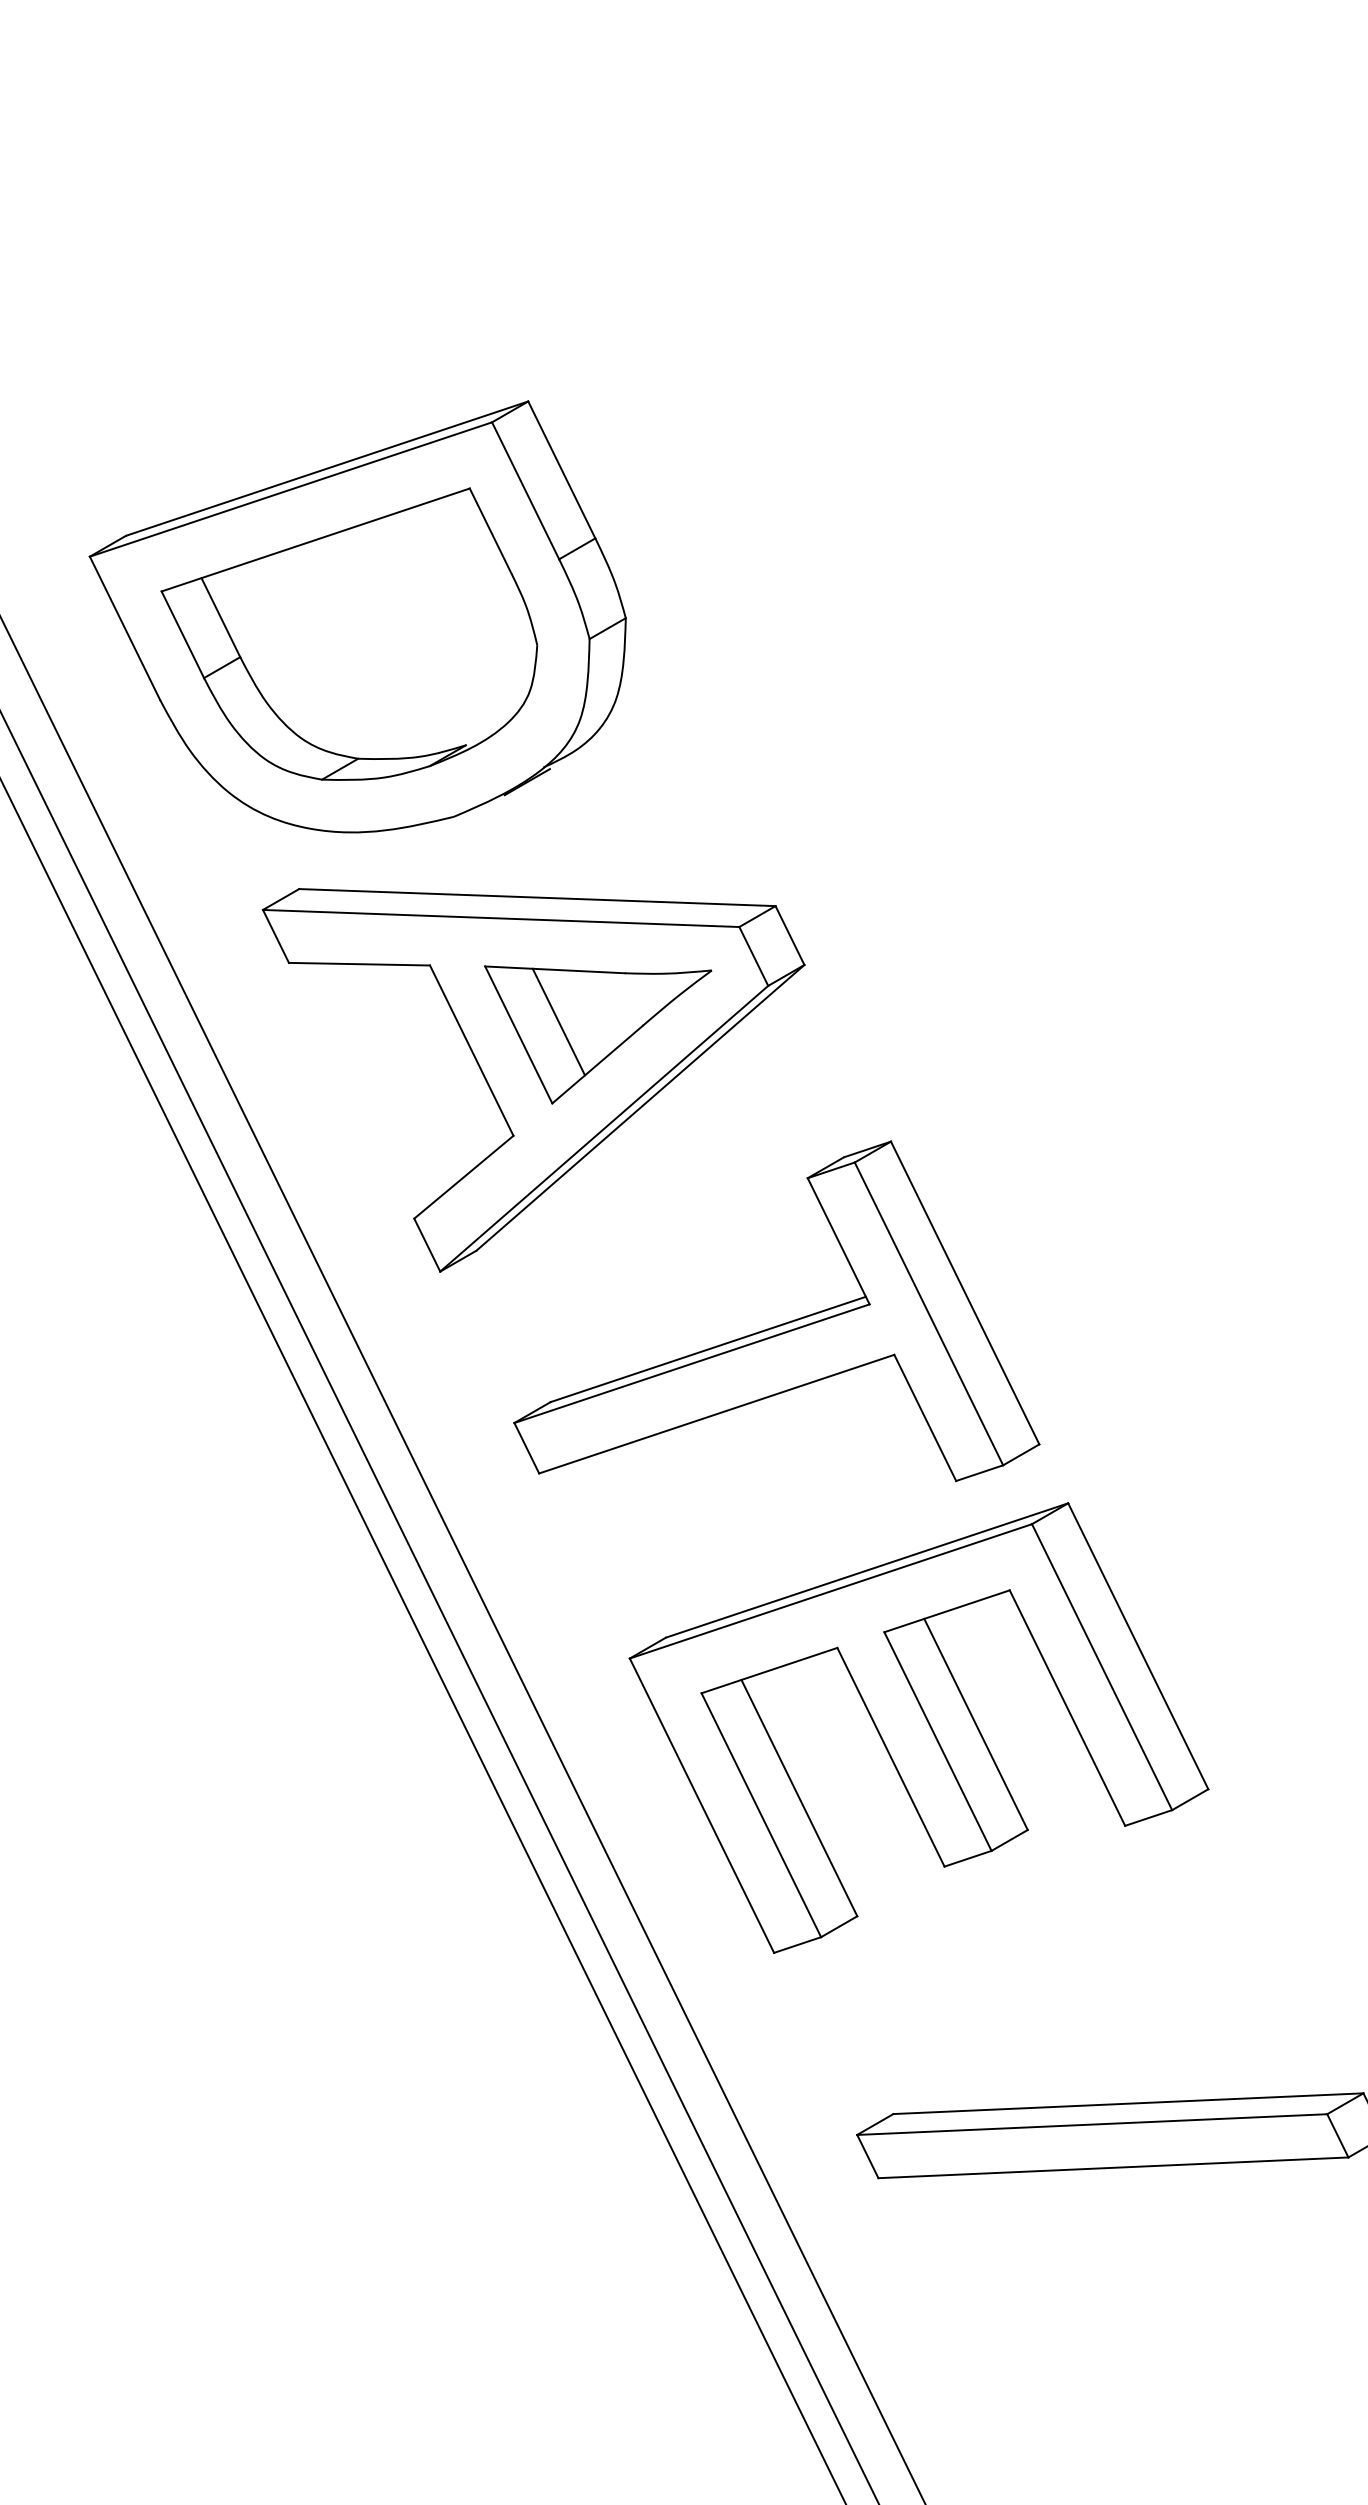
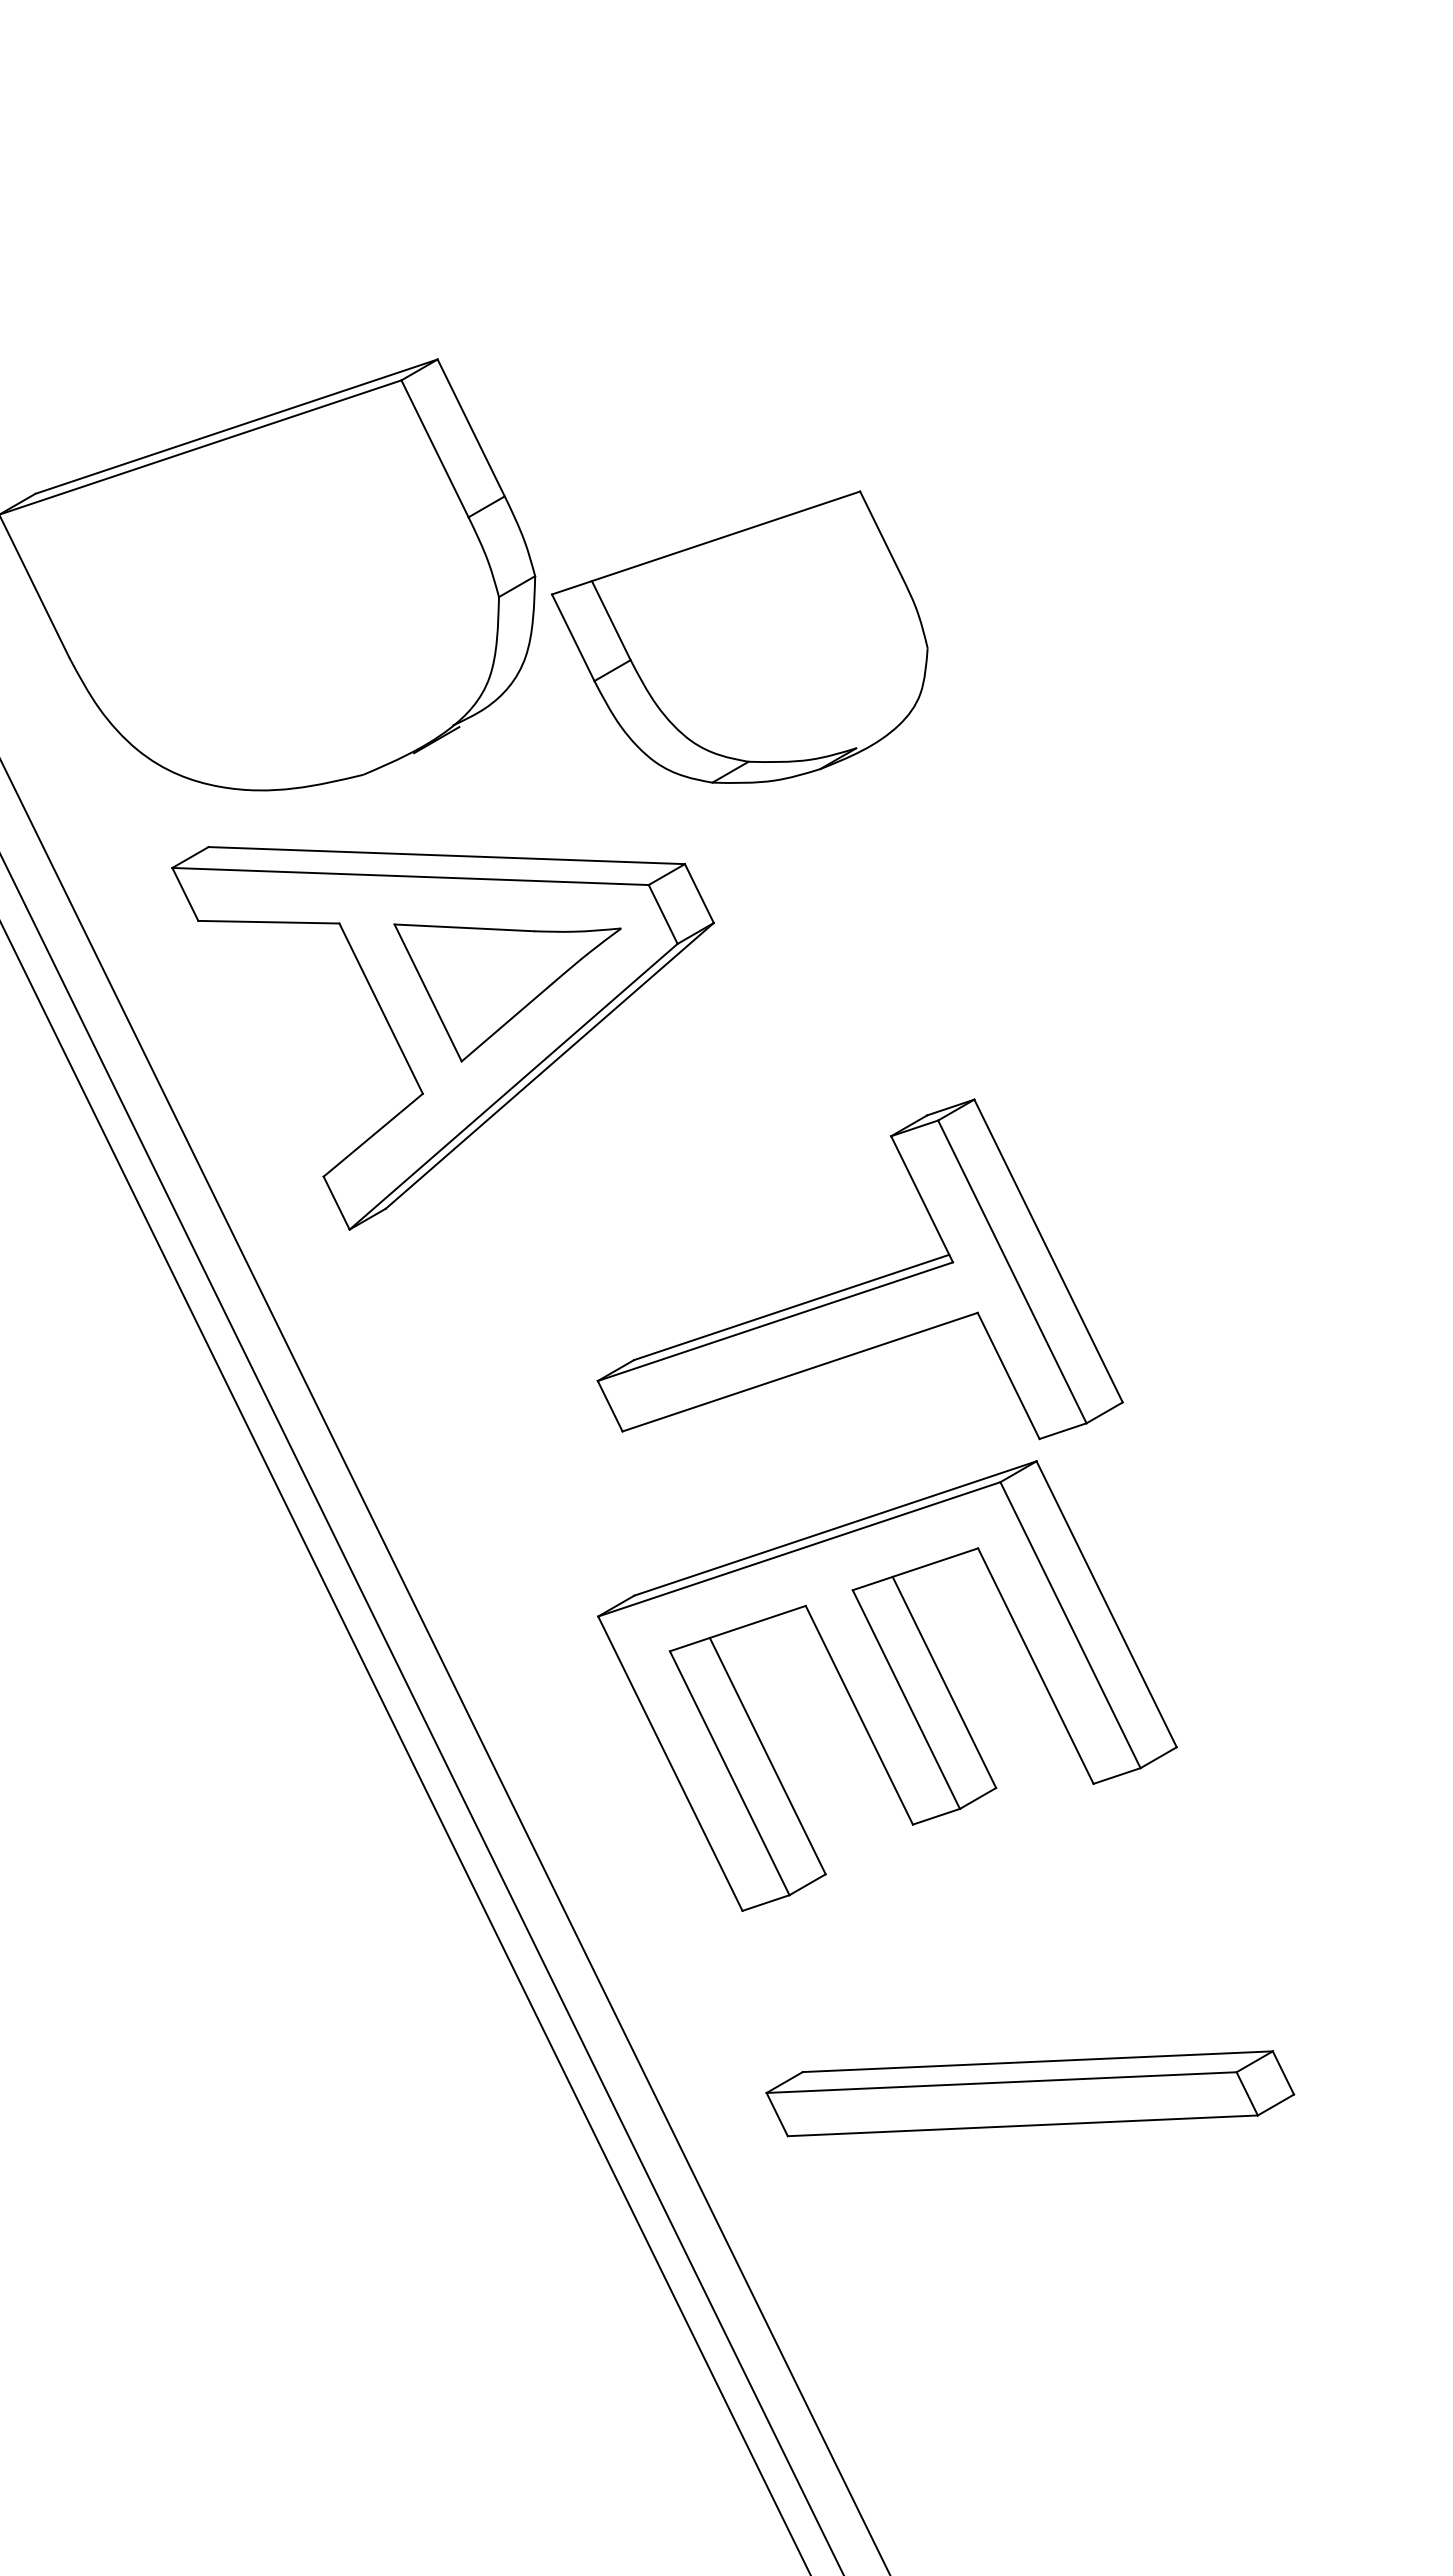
part: (349, 633) -> (739, 636), moved
line: (559, 1021) -> (468, 979), removed
part: (779, 1324) -> (862, 1282), moved
part: (919, 1727) -> (887, 1685), moved

